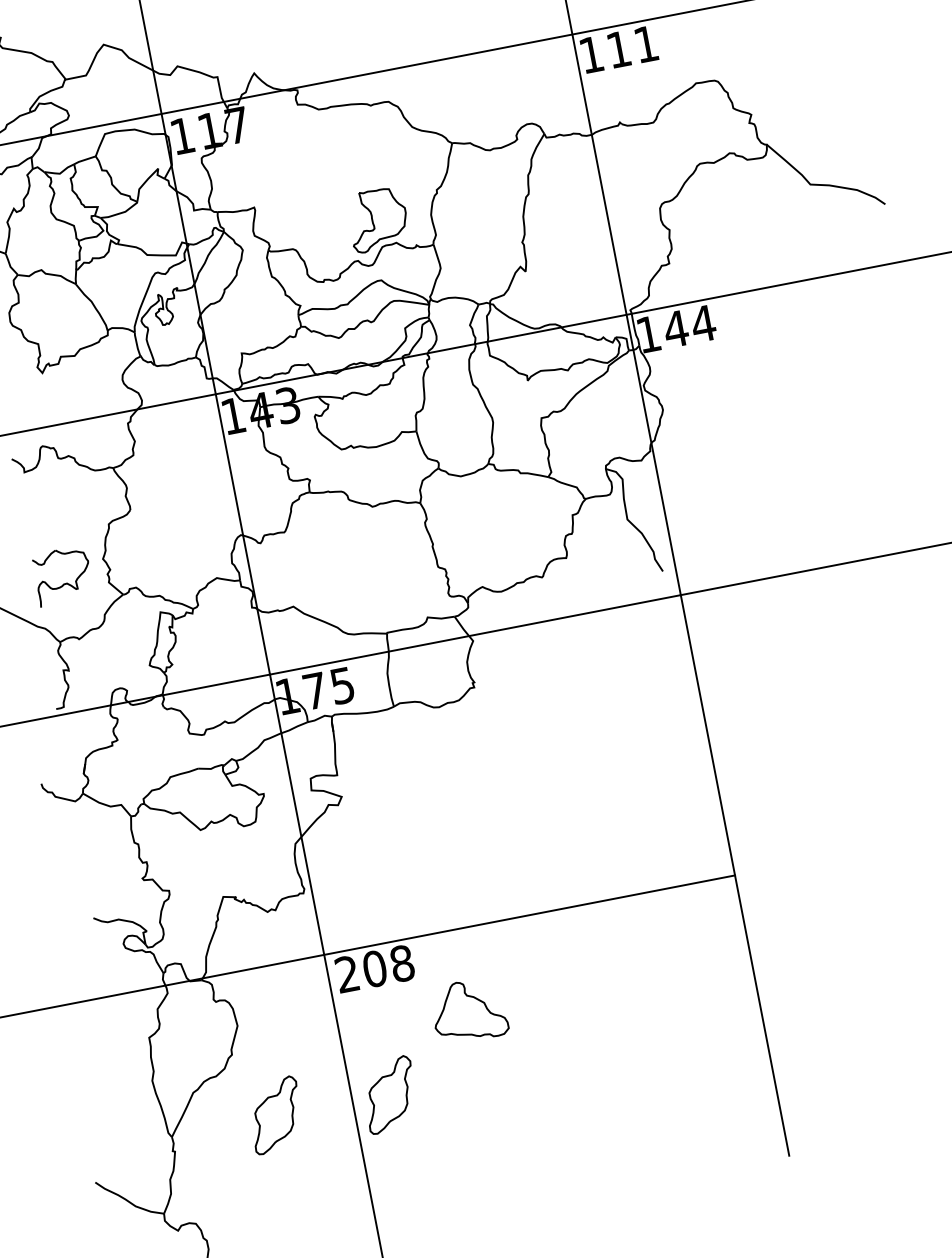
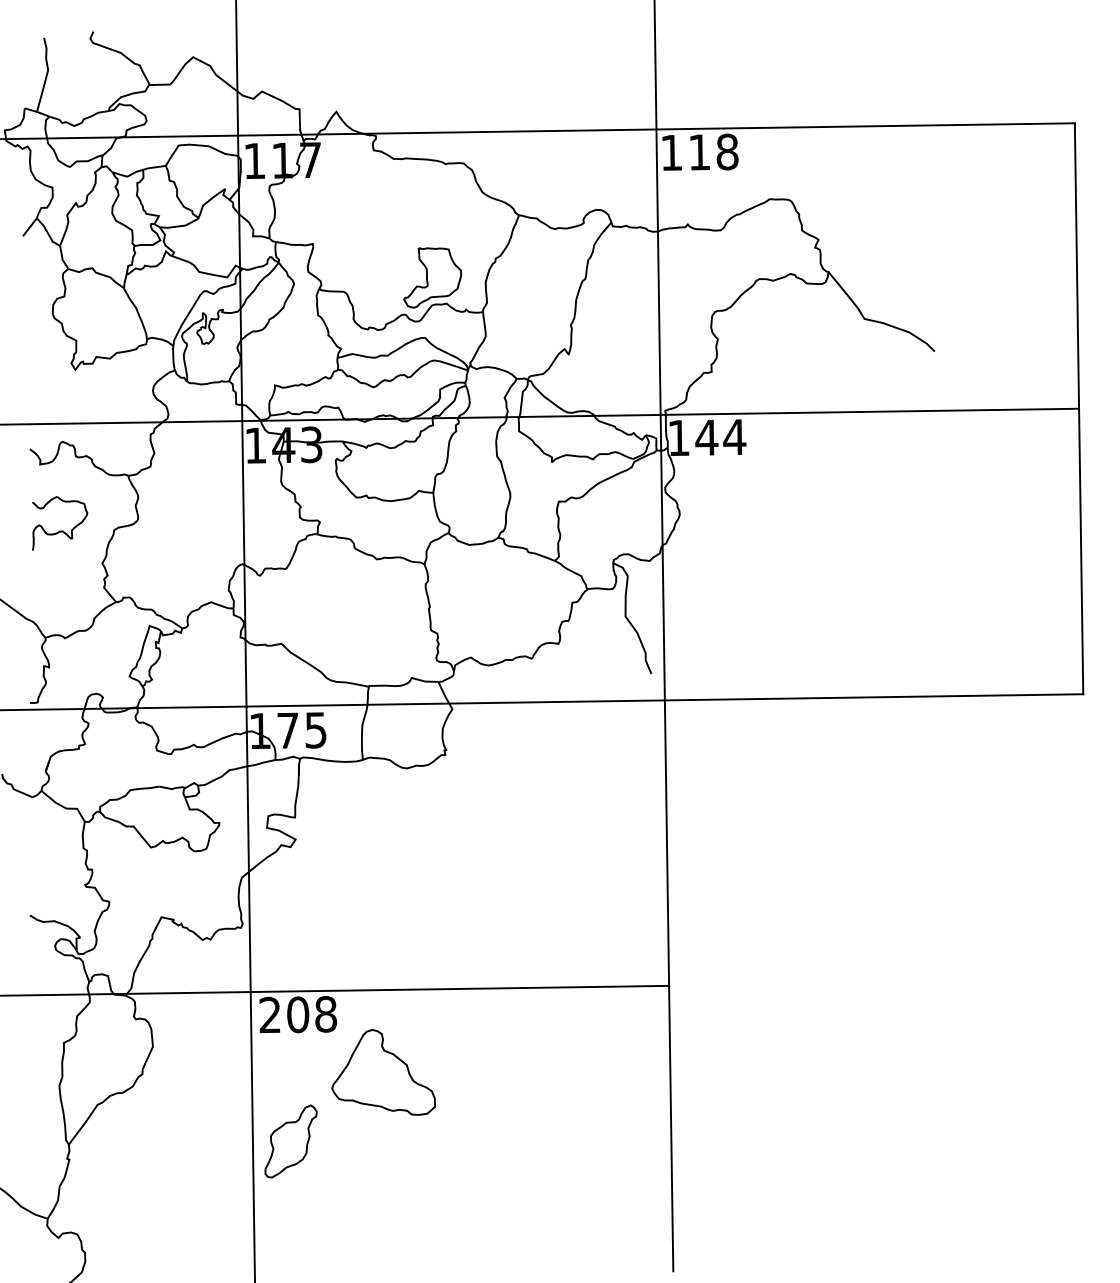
text: (646, 43) -> (727, 151), 111 -> 118
part: (64, 583) -> (60, 530), moved
part: (469, 1010) -> (383, 1072), size x1.43
part: (275, 1115) -> (174, 1141), removed

